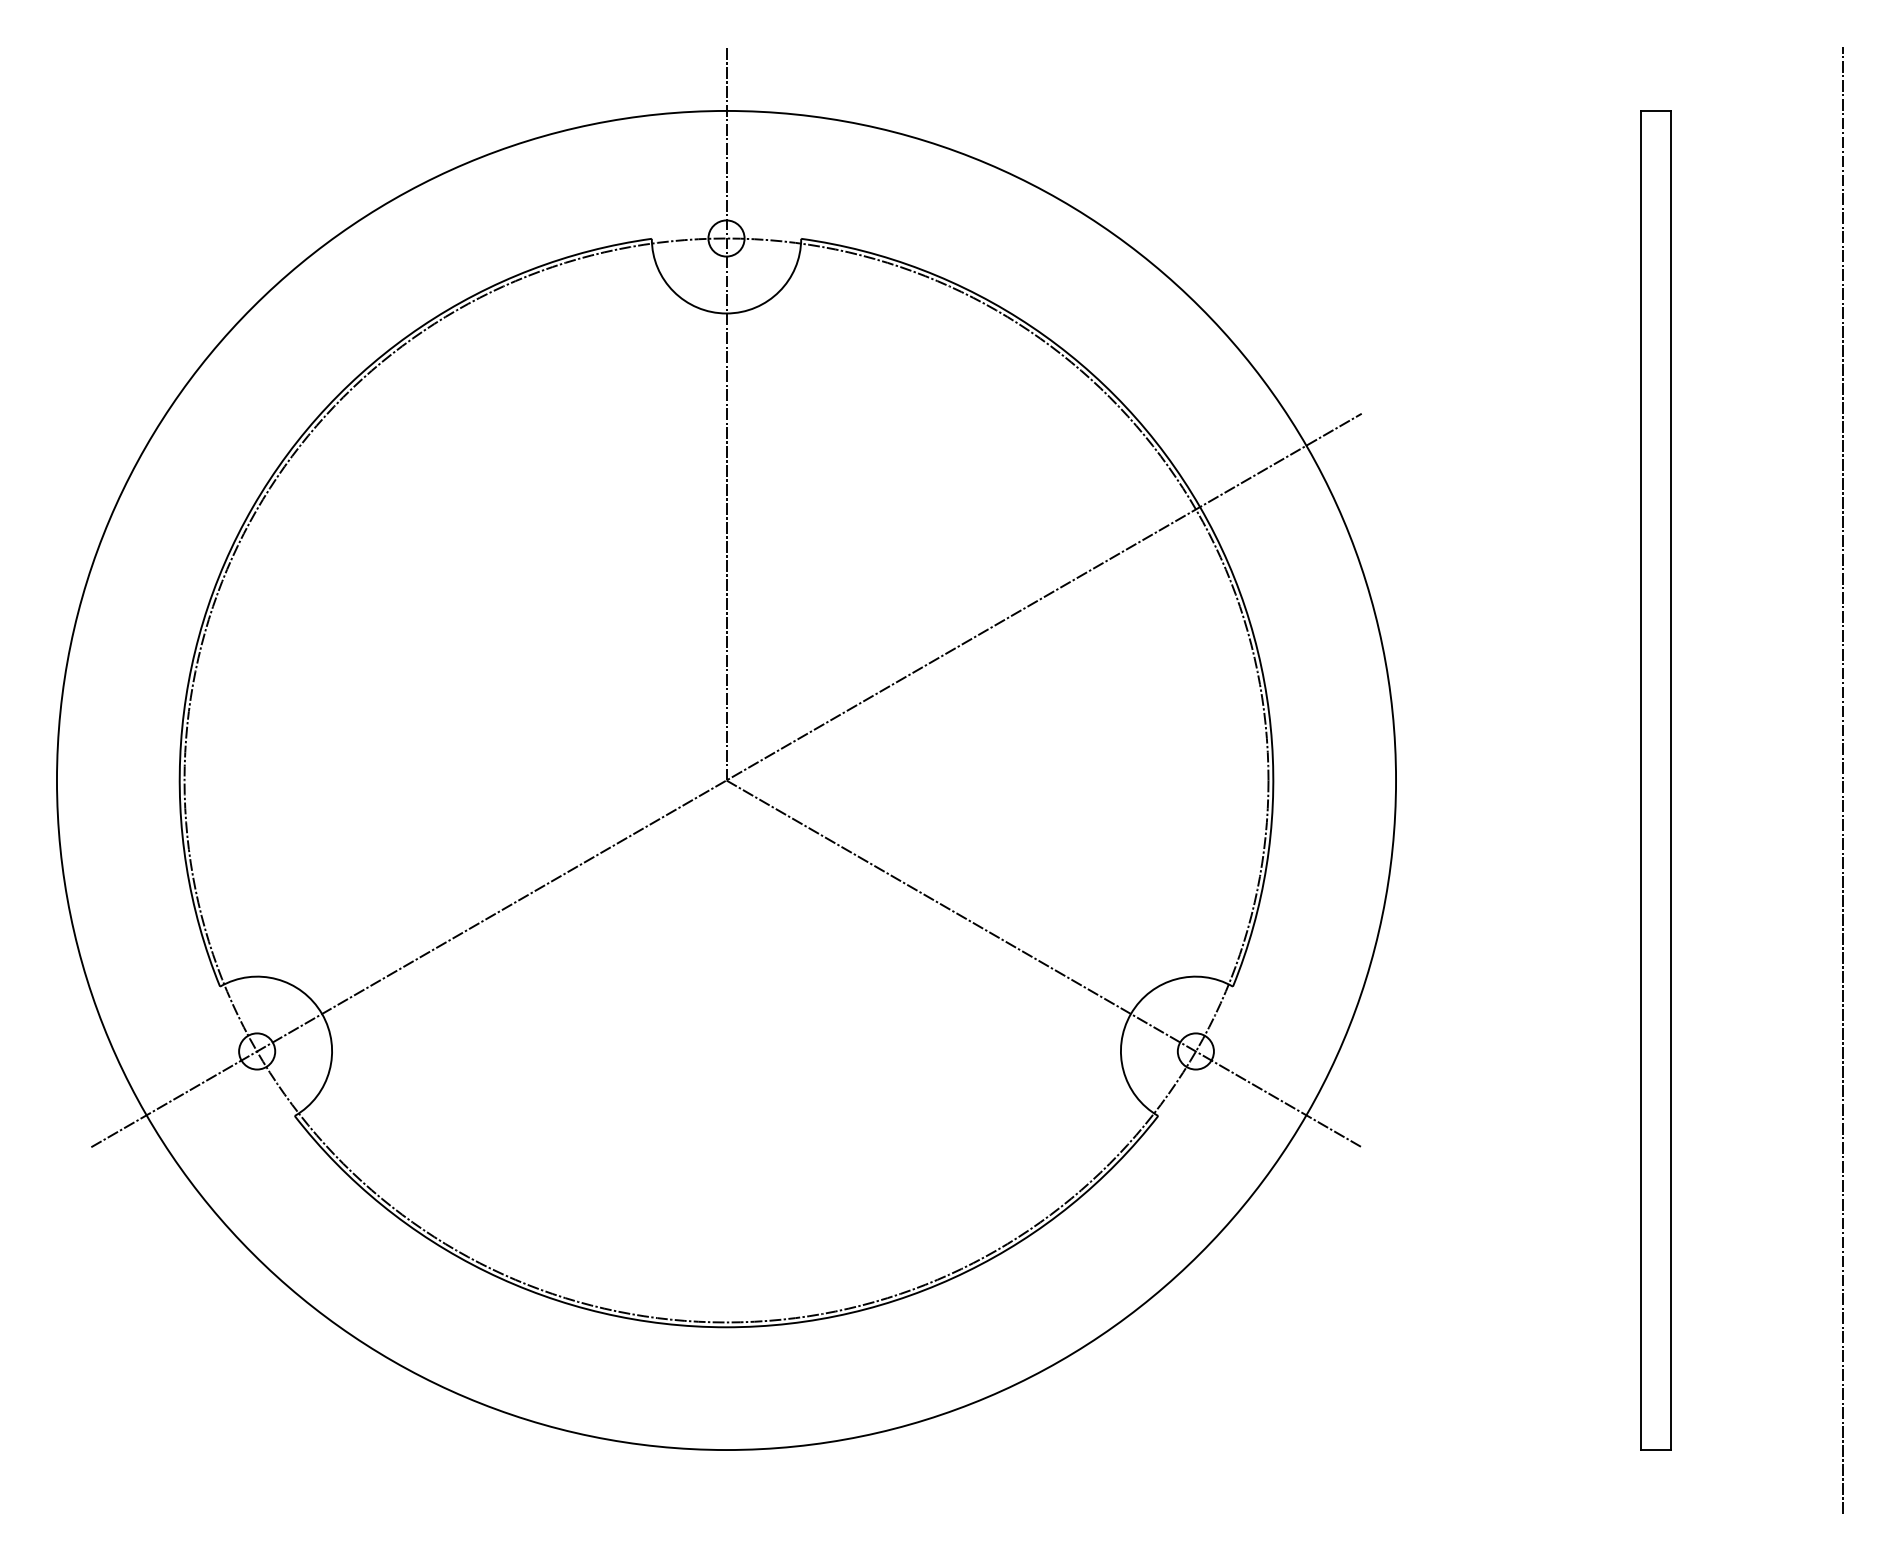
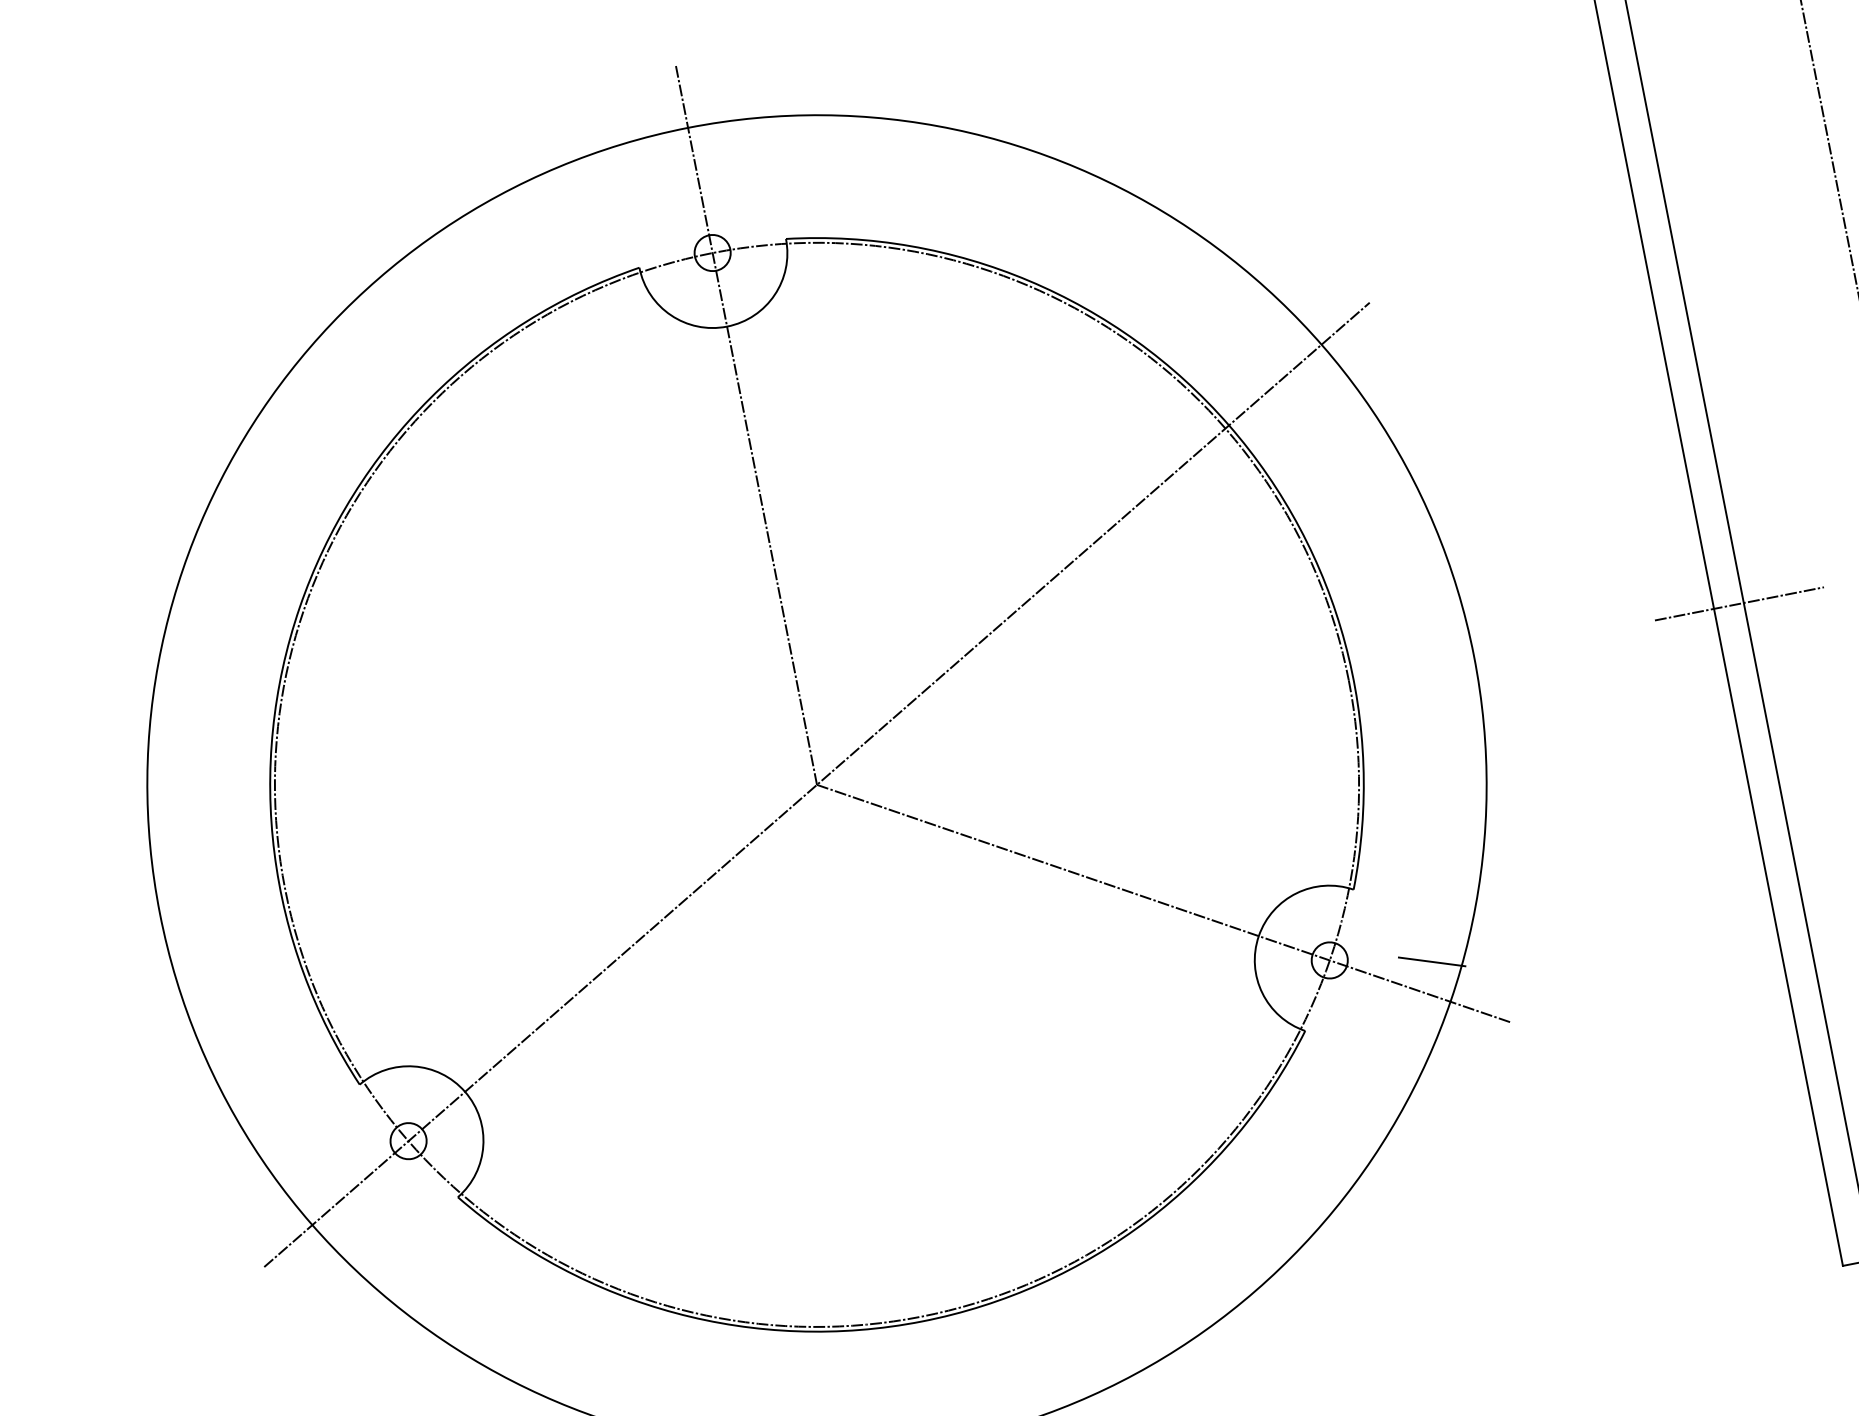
line: (1666, 780) -> (1739, 603), added
line: (1295, 1072) -> (1431, 961), added

